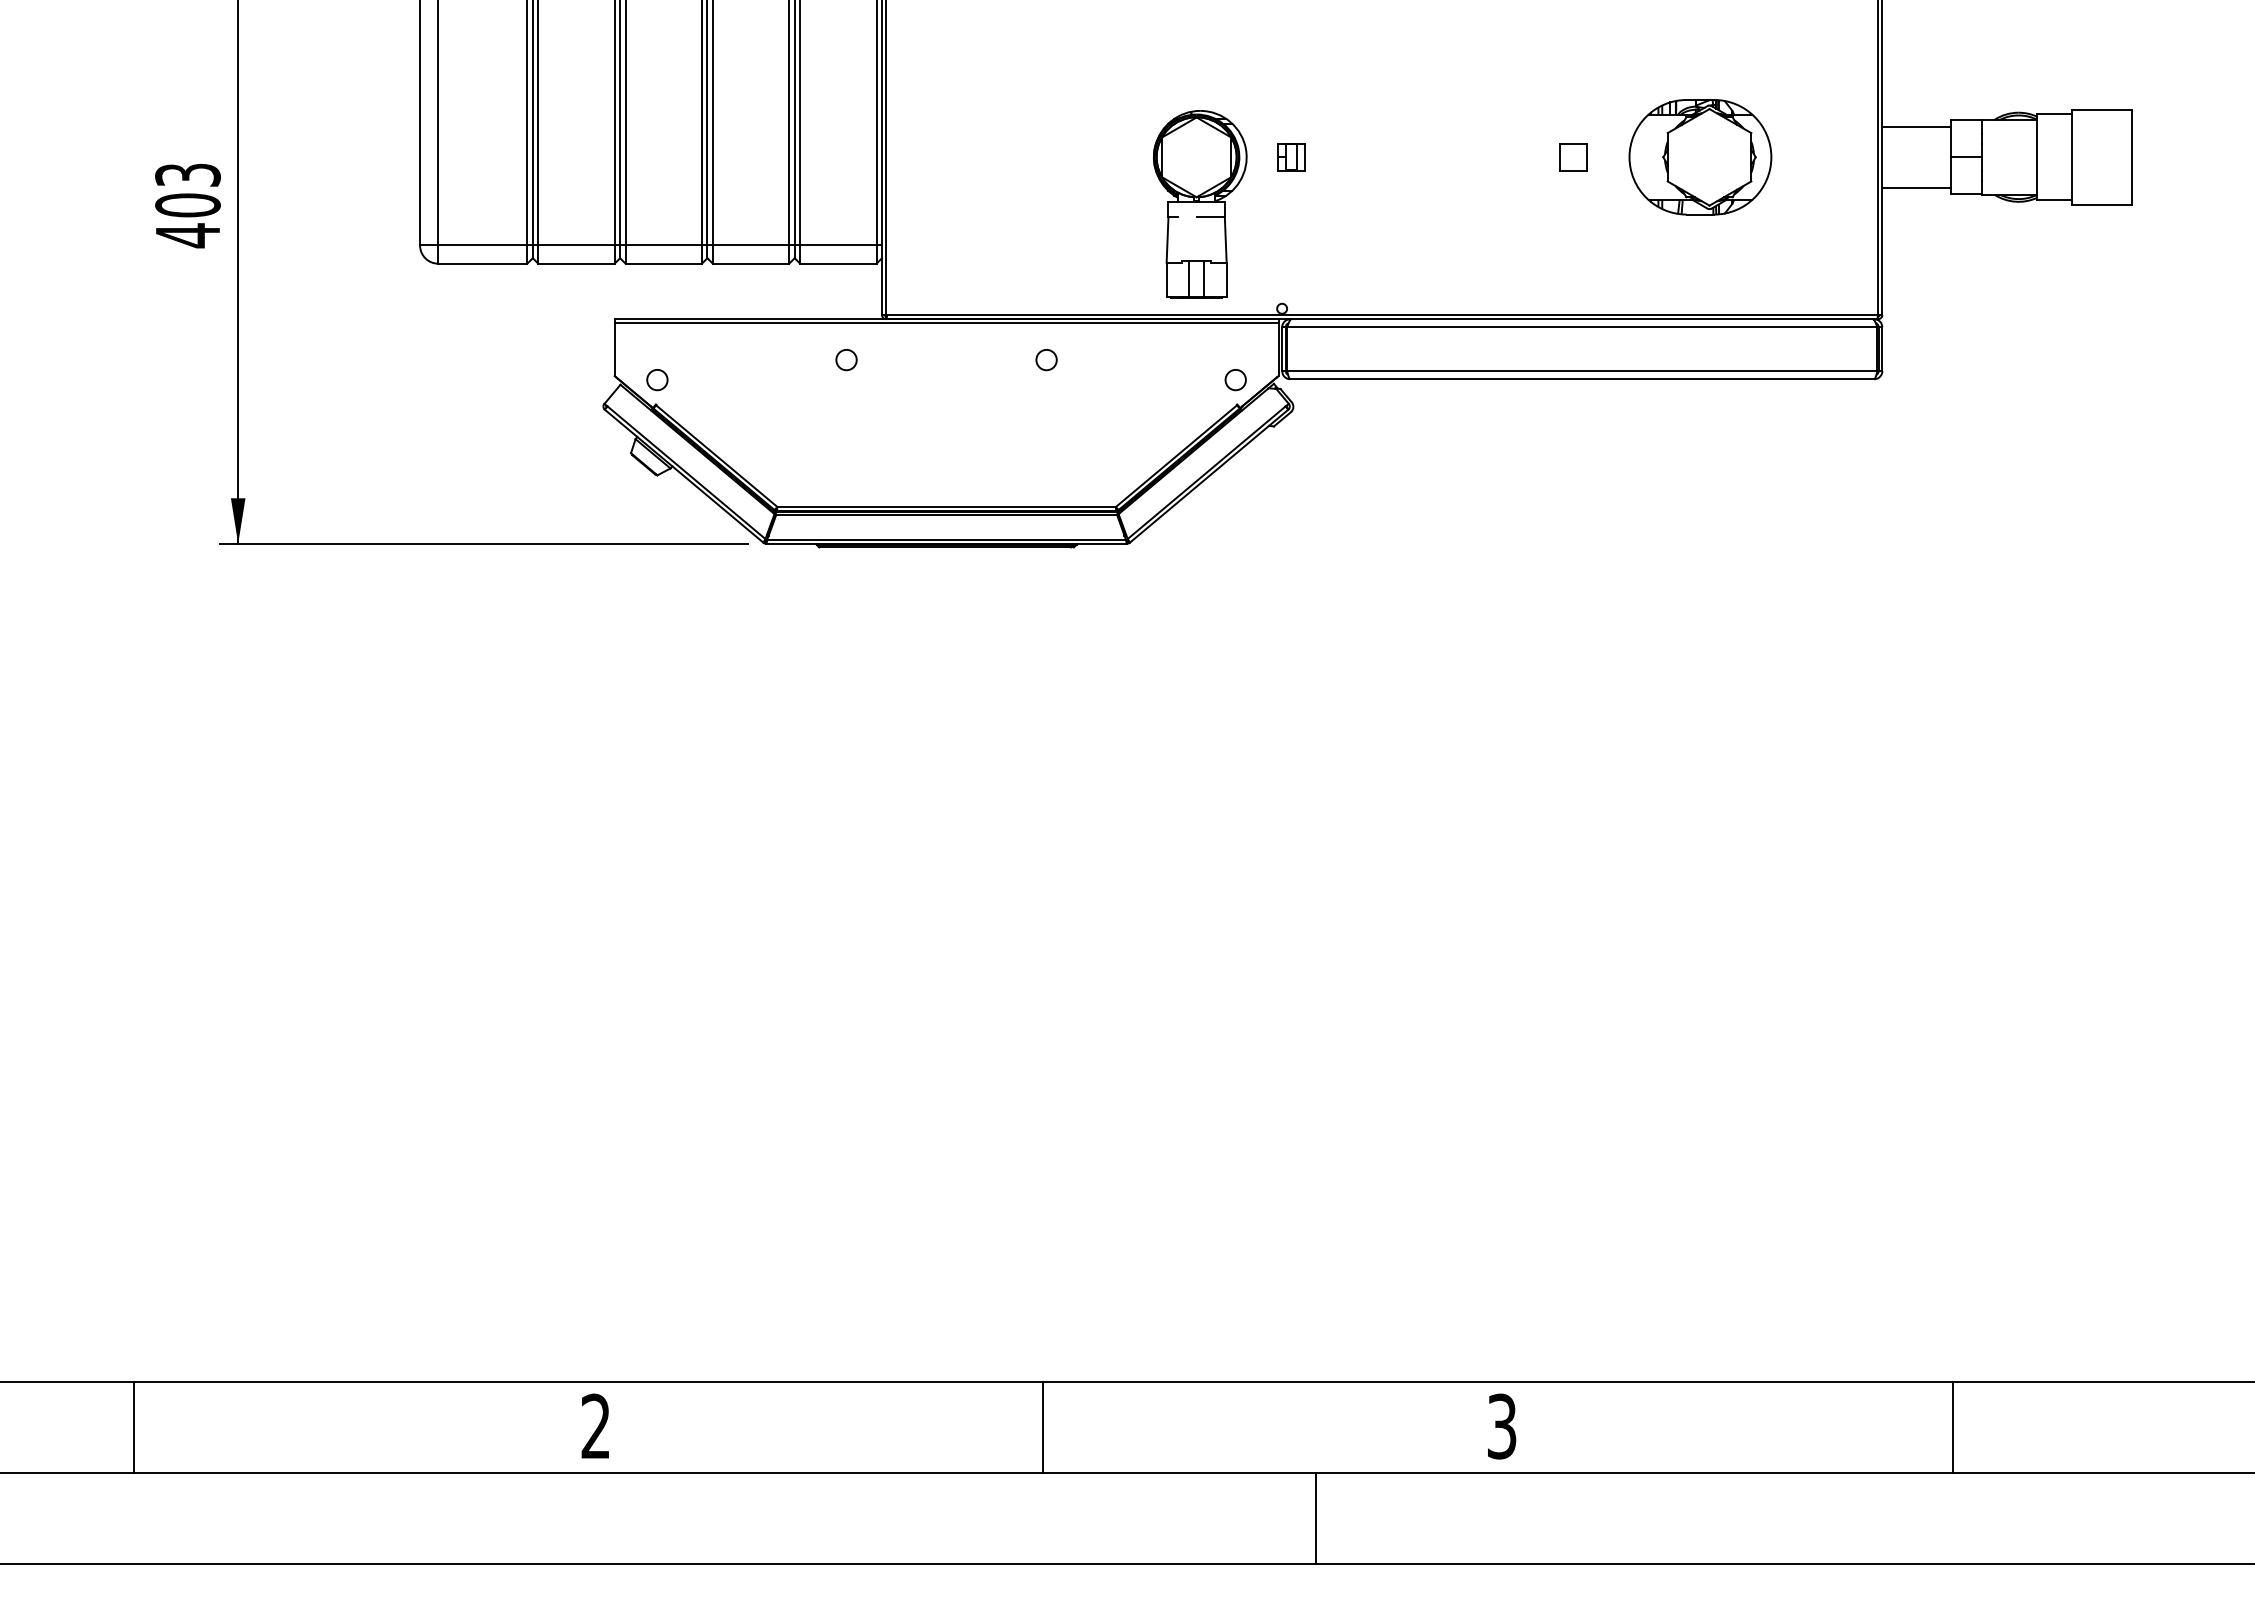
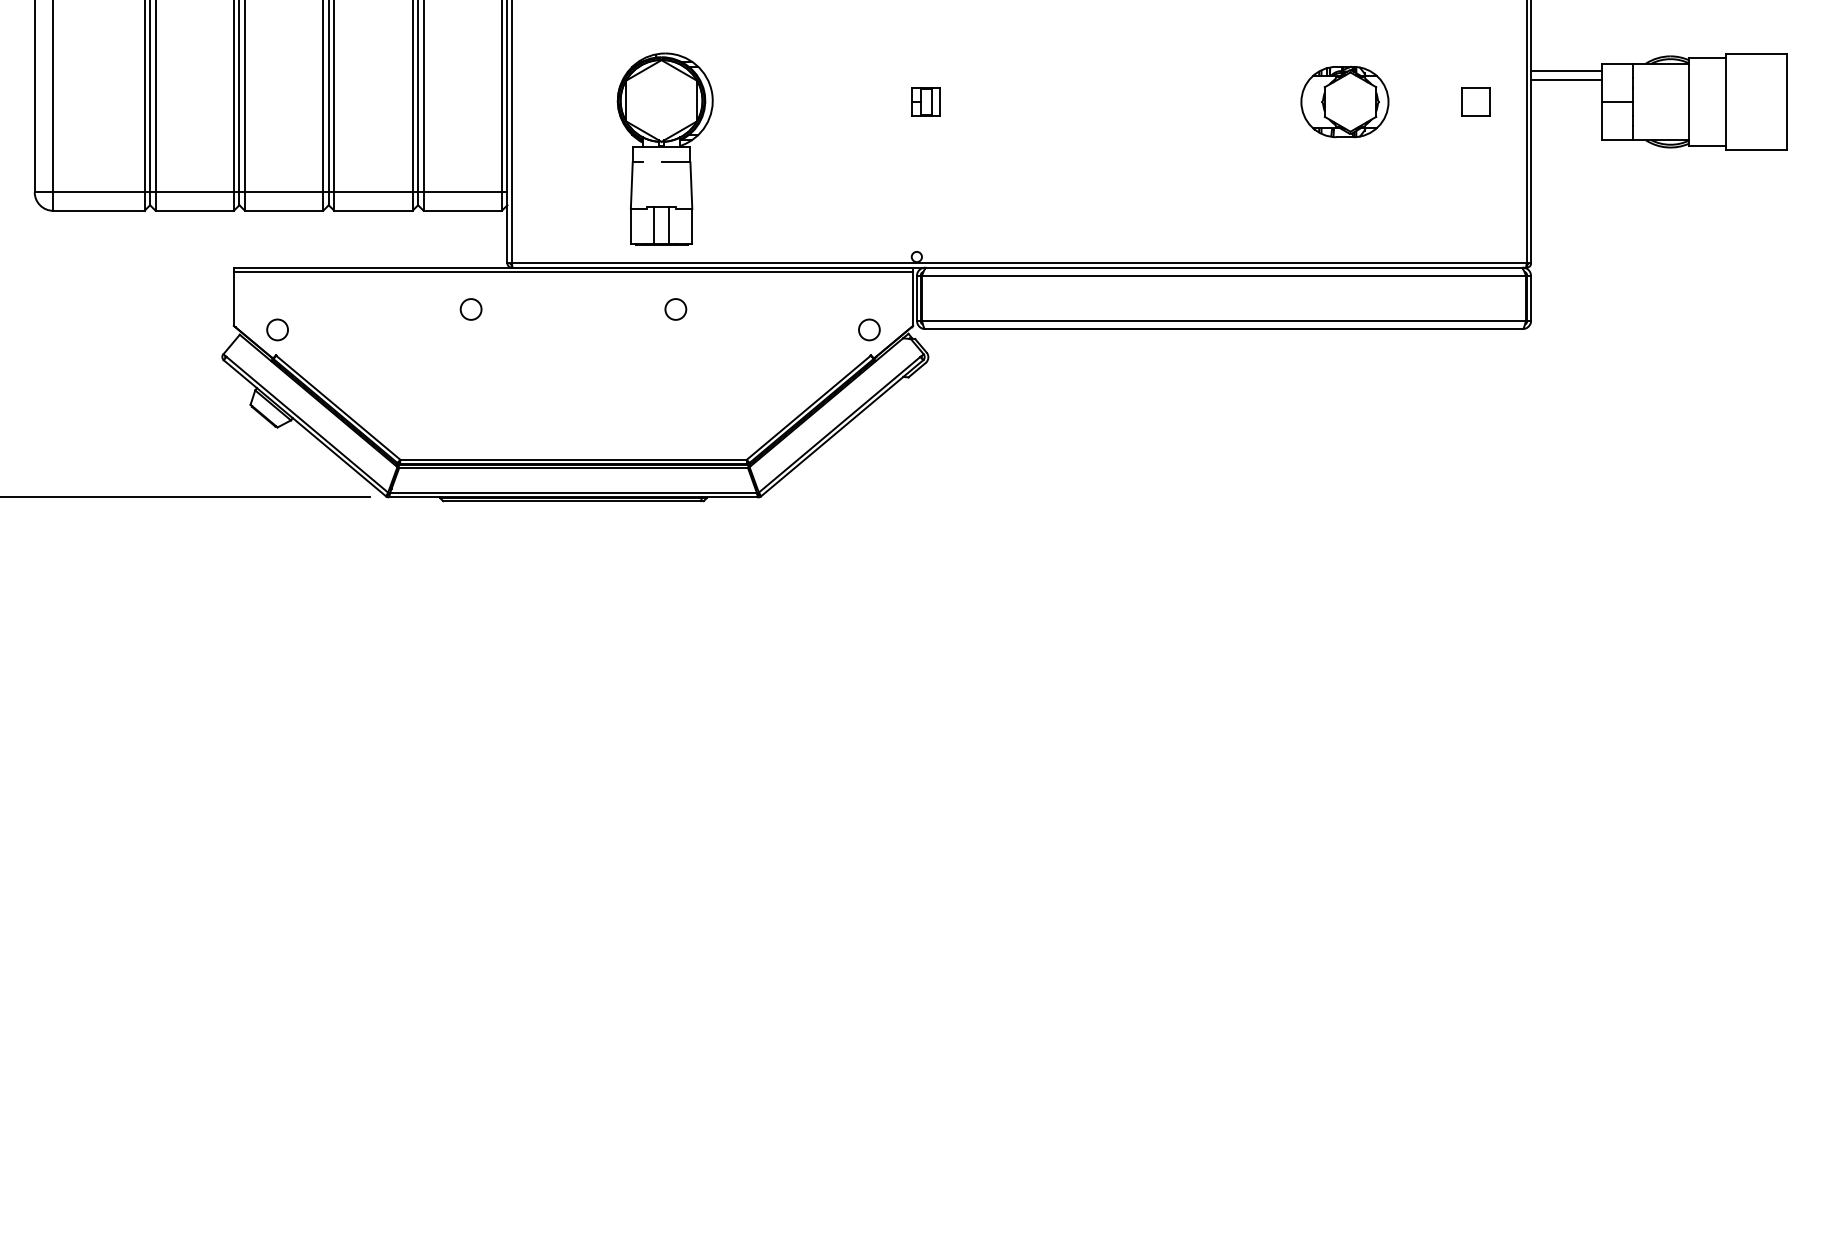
part: (1573, 157) -> (1475, 102), moved
part: (1700, 157) -> (1344, 102), size x0.6
line: (1916, 188) -> (1566, 80), moved
part: (1200, 204) -> (665, 149), moved

